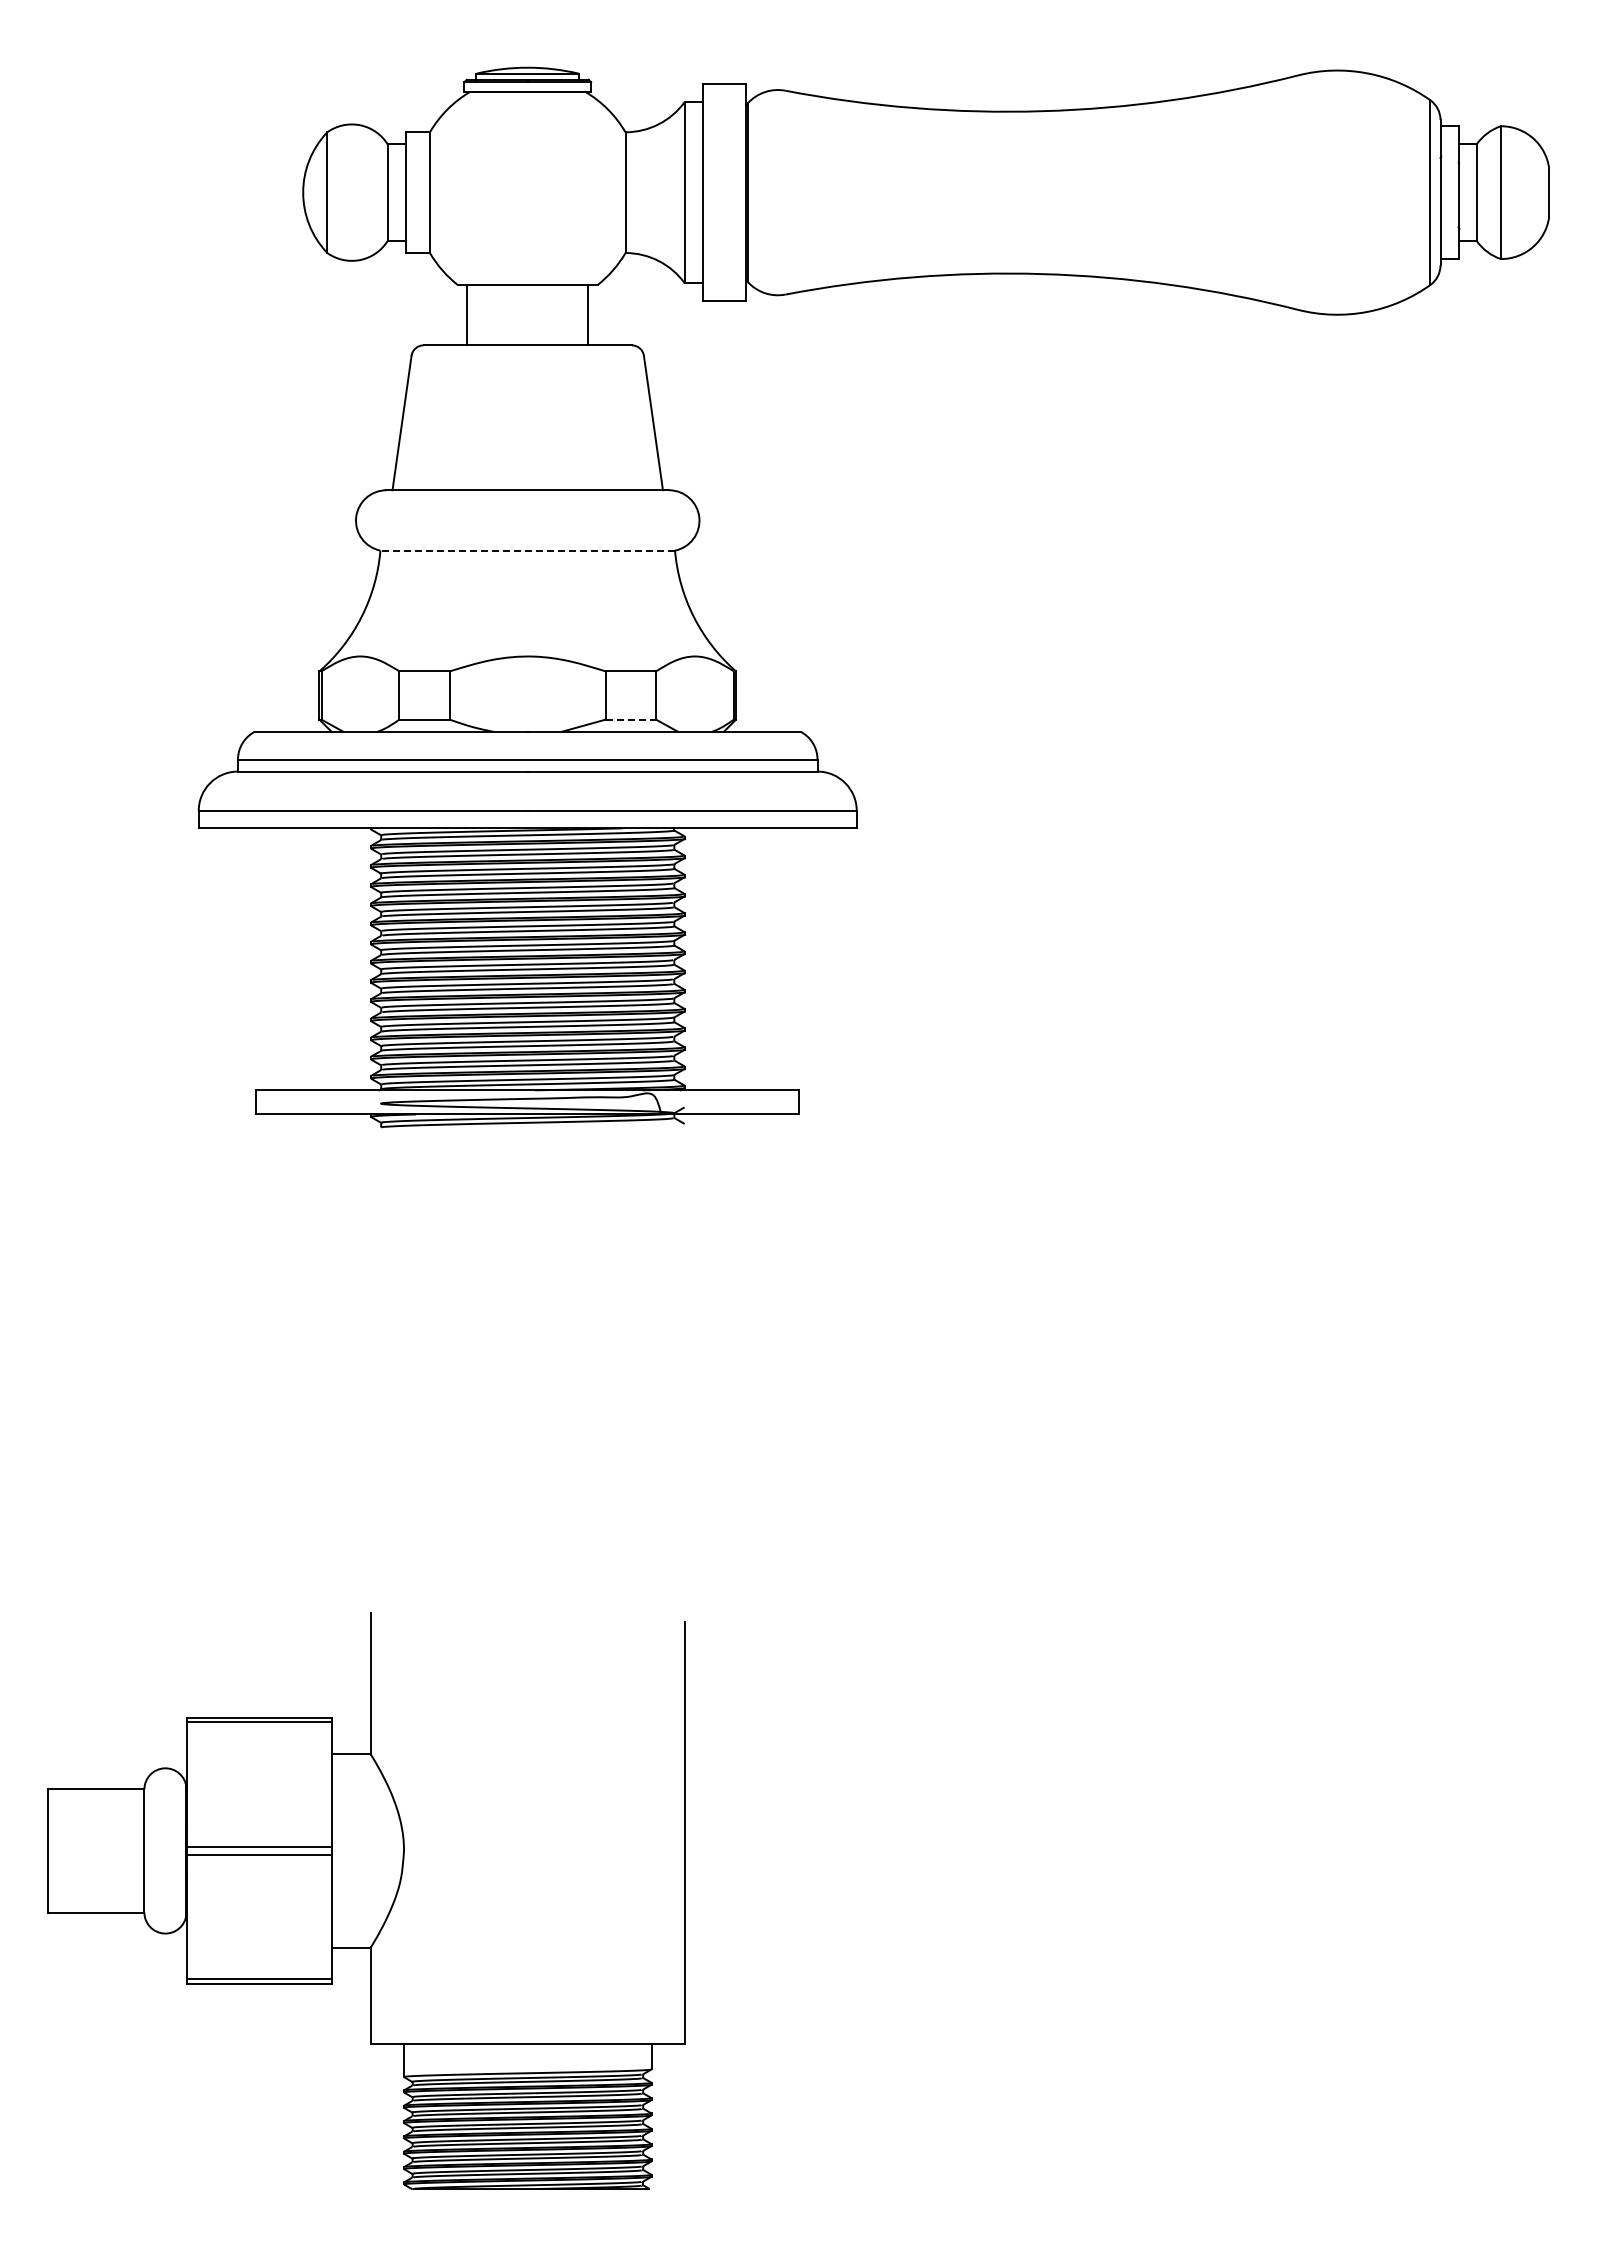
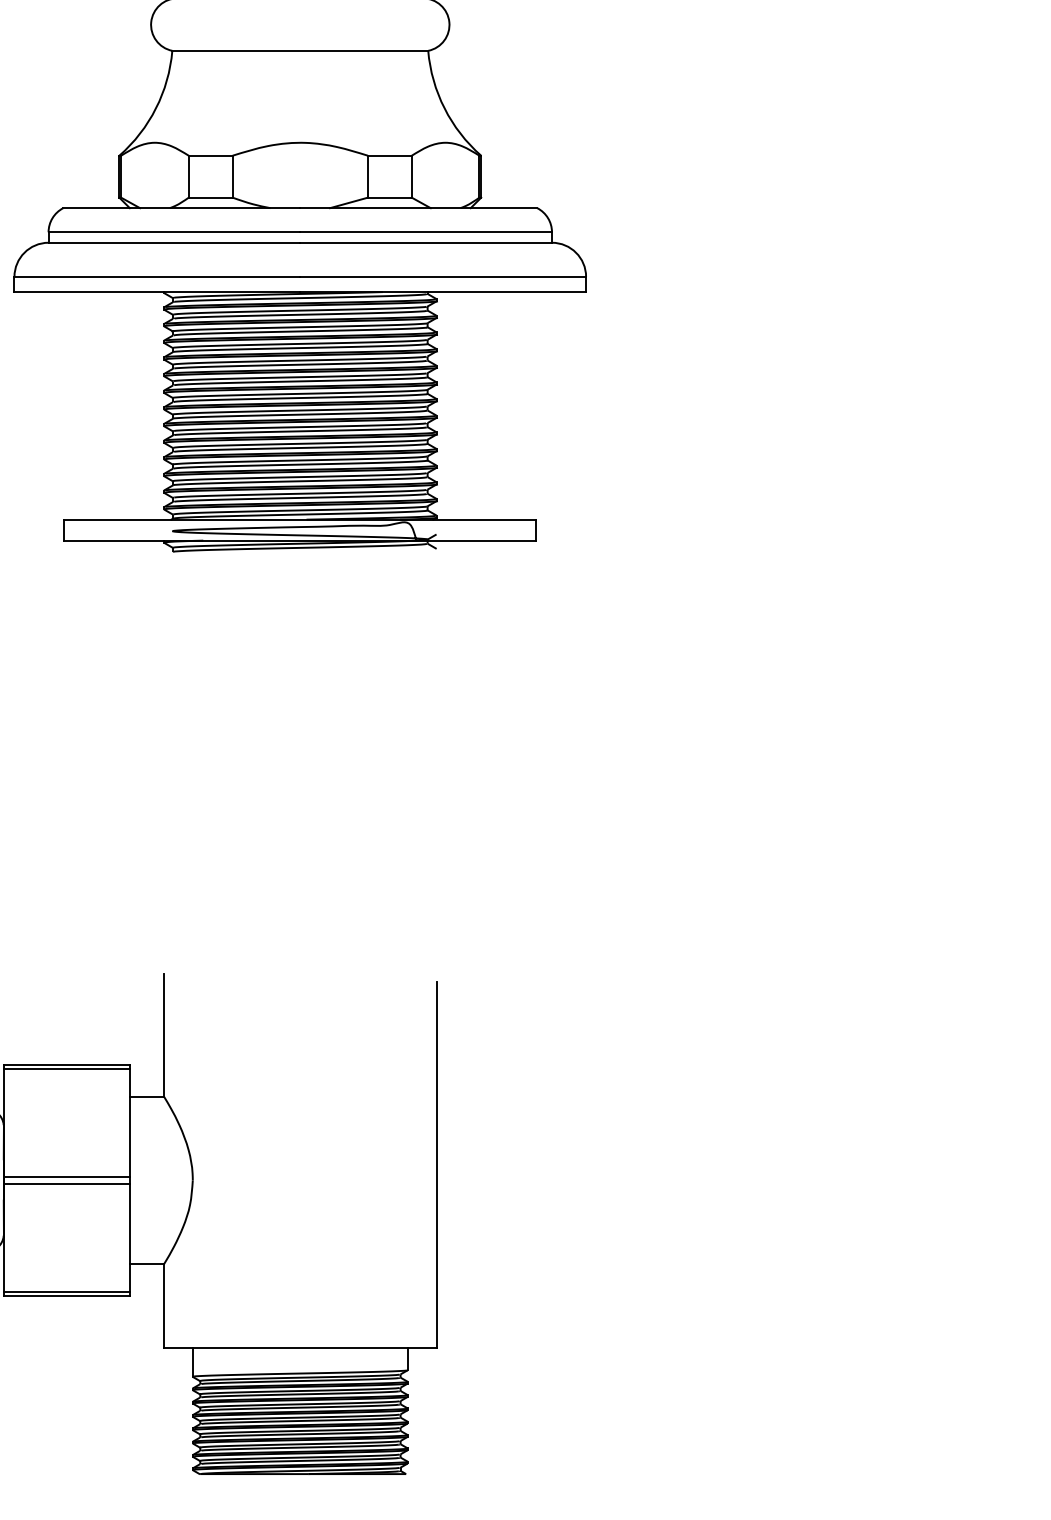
line: (527, 550) -> (300, 50), dashed -> solid
line: (631, 719) -> (390, 197), dashed -> solid

